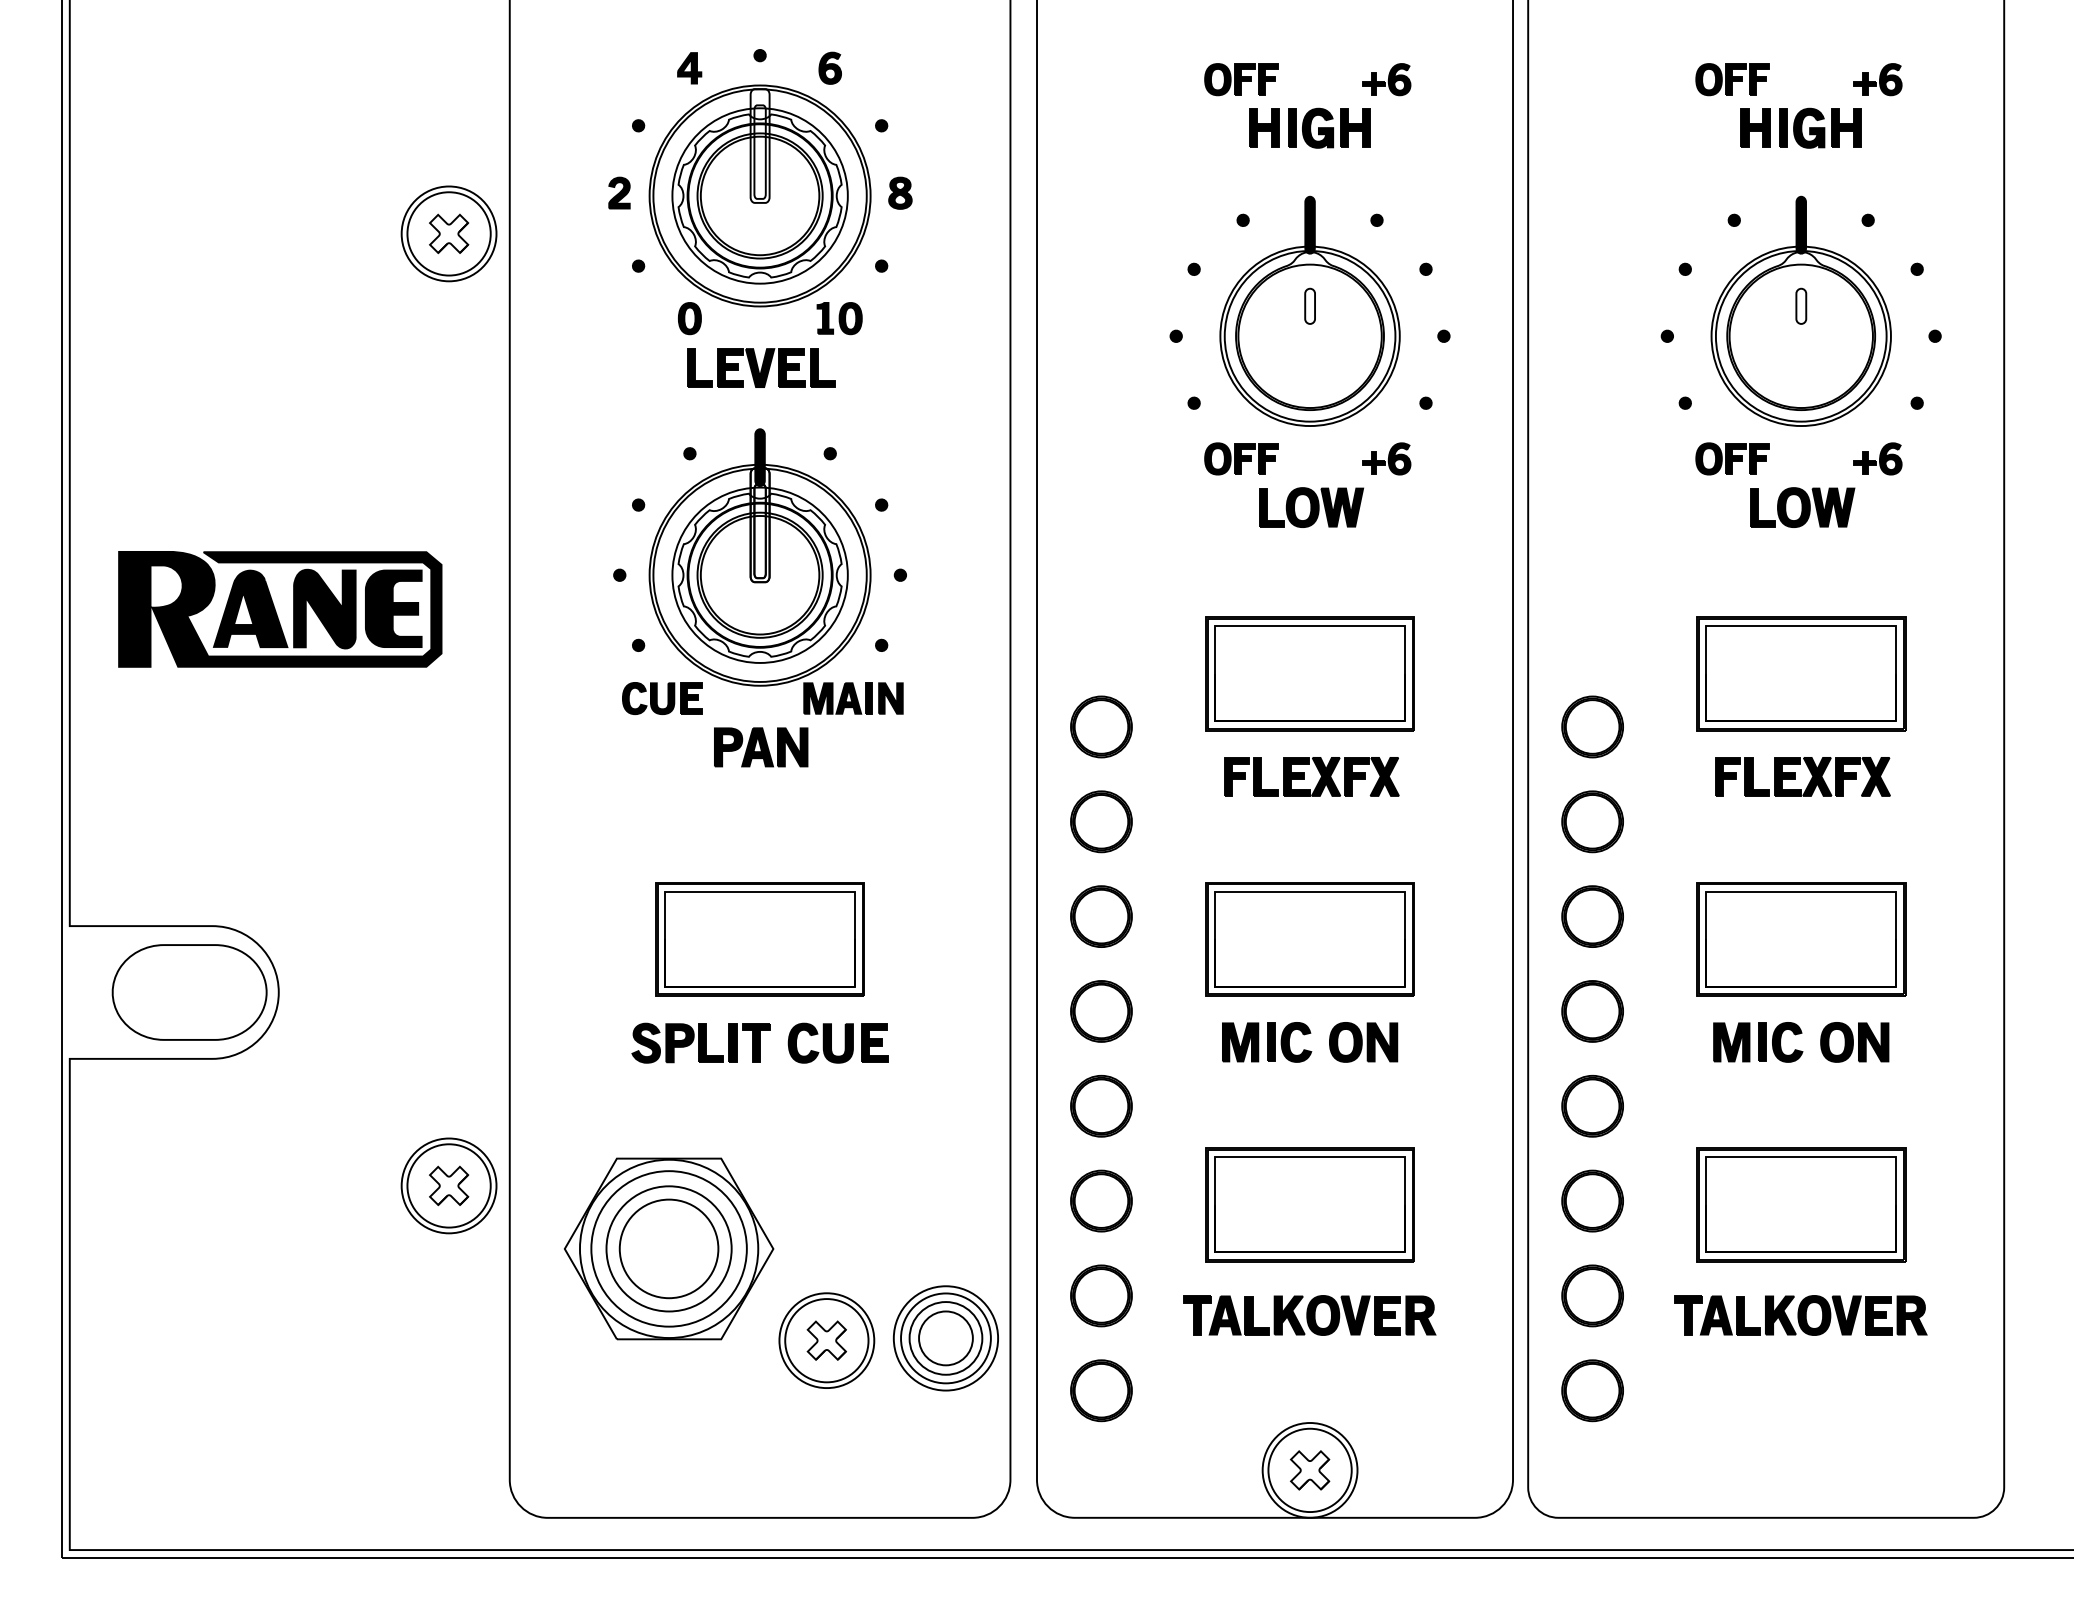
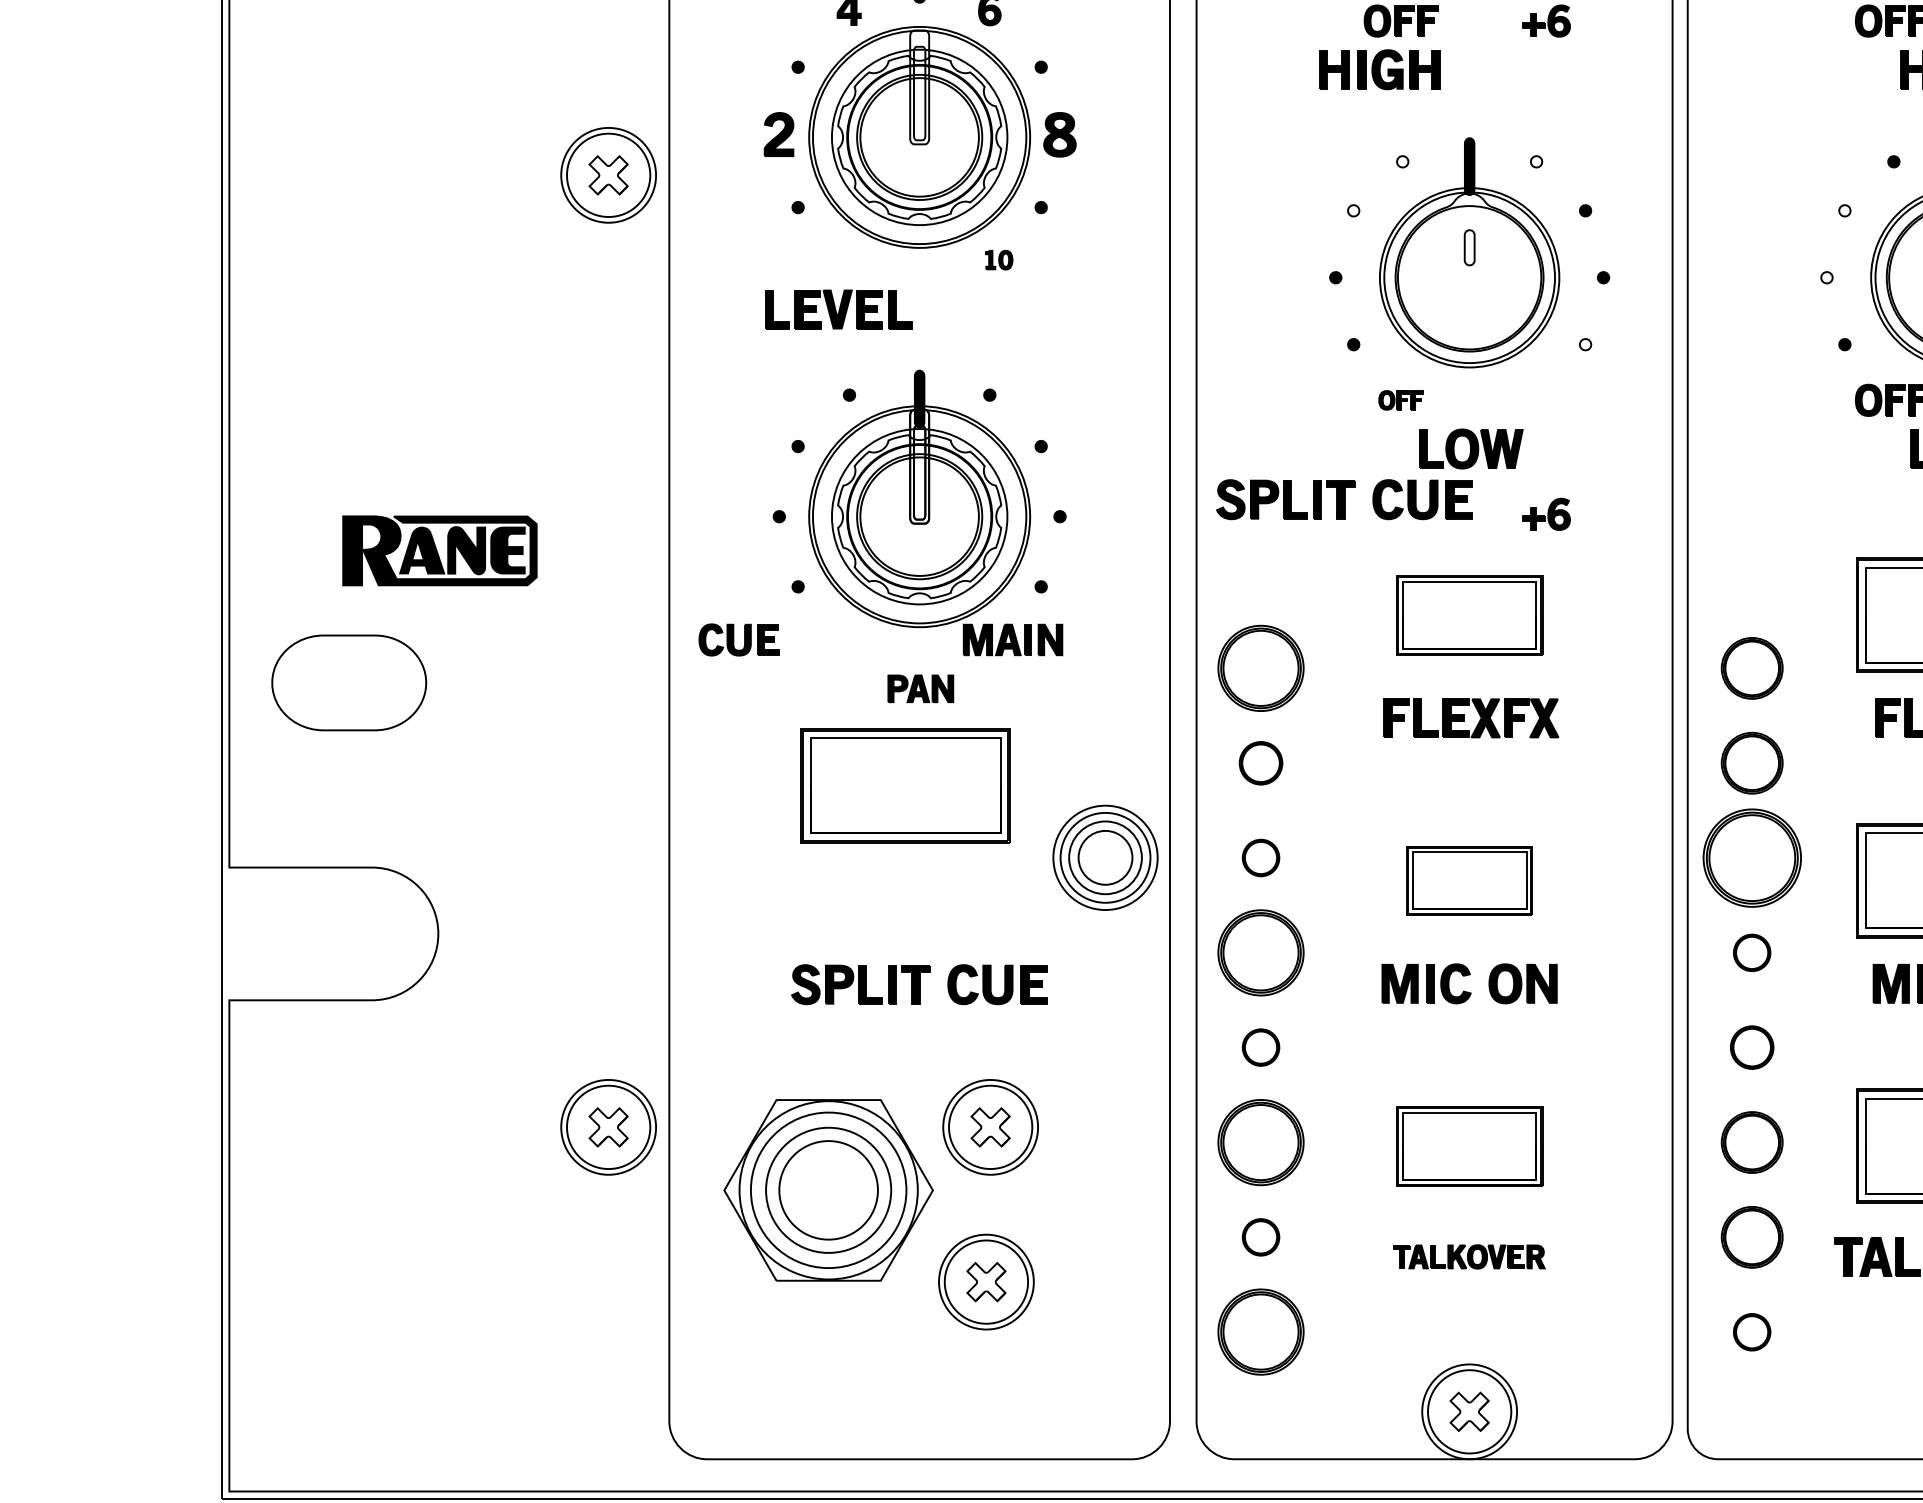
part: (1309, 127) -> (1379, 68), moved
part: (619, 192) -> (779, 133), size x1.4
part: (900, 192) -> (1060, 133), size x1.4
fill: (1242, 220) -> (1402, 161), removed
fill: (1376, 220) -> (1536, 161), removed
fill: (1193, 269) -> (1353, 210), removed
fill: (1684, 269) -> (1844, 210), removed
part: (689, 318) -> (849, 259), removed
part: (839, 318) -> (999, 259), size x0.6
fill: (1667, 336) -> (1827, 277), removed
part: (761, 367) -> (839, 308), moved
fill: (1425, 402) -> (1585, 343), removed
part: (1241, 458) -> (1401, 399), size x0.6
part: (1386, 458) -> (1546, 513), moved
part: (1184, 557) -> (1344, 498), added
part: (280, 609) -> (440, 550), size x0.6
part: (1309, 673) -> (1469, 614), size x0.7
part: (662, 698) -> (739, 639), moved
part: (1101, 726) -> (1261, 667), size x1.4
part: (761, 747) -> (921, 688), size x0.7
part: (1101, 821) -> (1261, 762), size x0.7
part: (1101, 916) -> (1261, 857), size x0.6
part: (1592, 916) -> (1752, 857), size x1.6
part: (759, 939) -> (905, 785), moved
part: (1309, 939) -> (1469, 880), size x0.6
part: (189, 992) -> (349, 682), moved
part: (1101, 1011) -> (1261, 952), size x1.4
part: (1592, 1011) -> (1752, 952), size x0.6
part: (1101, 1105) -> (1261, 1046), size x0.6
part: (1592, 1105) -> (1752, 1046), size x0.7
part: (830, 1185) -> (990, 1126), added
part: (1101, 1200) -> (1261, 1141), size x1.4
part: (1309, 1204) -> (1469, 1145), size x0.7
part: (1101, 1295) -> (1261, 1236), size x0.6
part: (1309, 1315) -> (1469, 1256), size x0.6
part: (945, 1338) -> (1105, 857), moved
part: (1101, 1390) -> (1261, 1331), size x1.4
part: (1592, 1390) -> (1752, 1331), size x0.6

